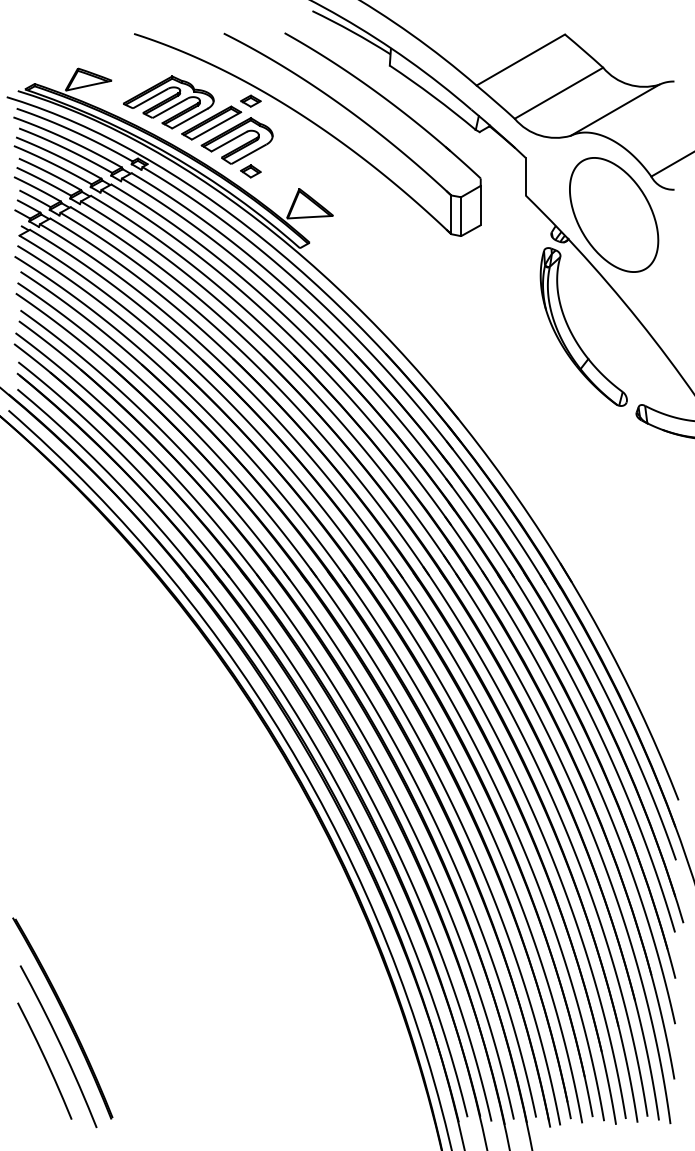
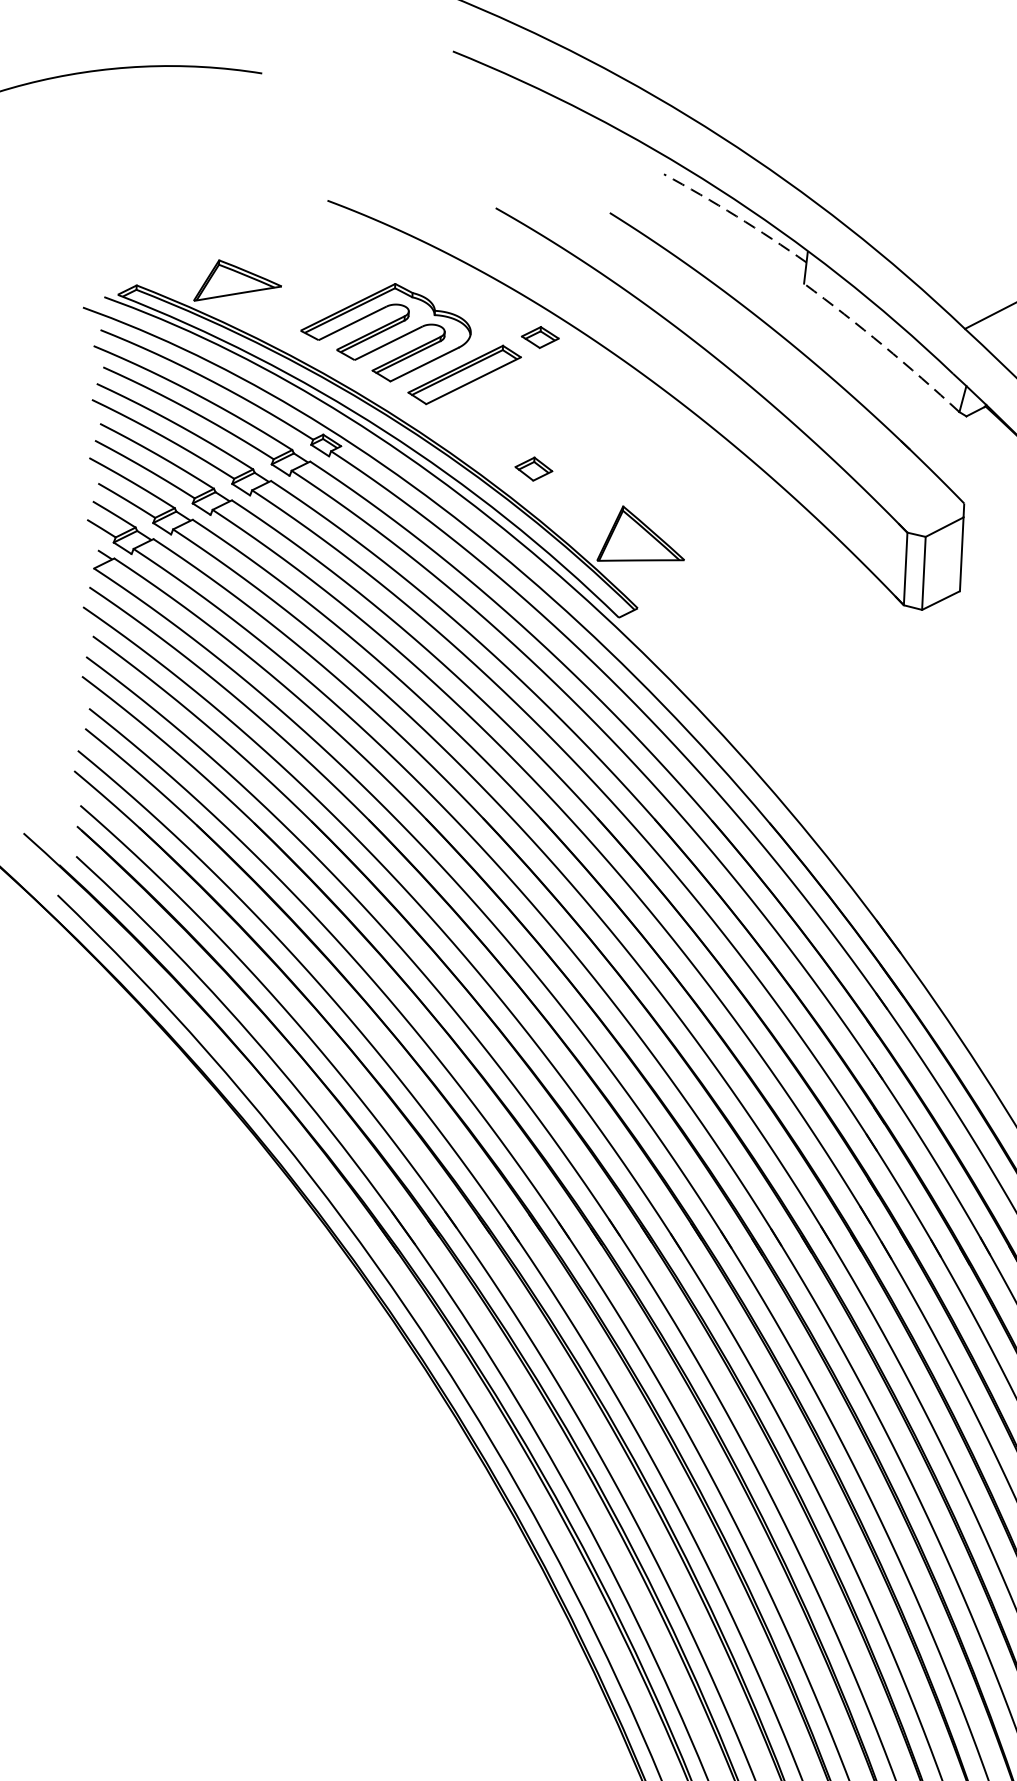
arc: (352, 31) -> (737, 216), solid -> dashed
arc: (433, 96) -> (883, 345), solid -> dashed
part: (236, 140) -> (509, 409), removed

